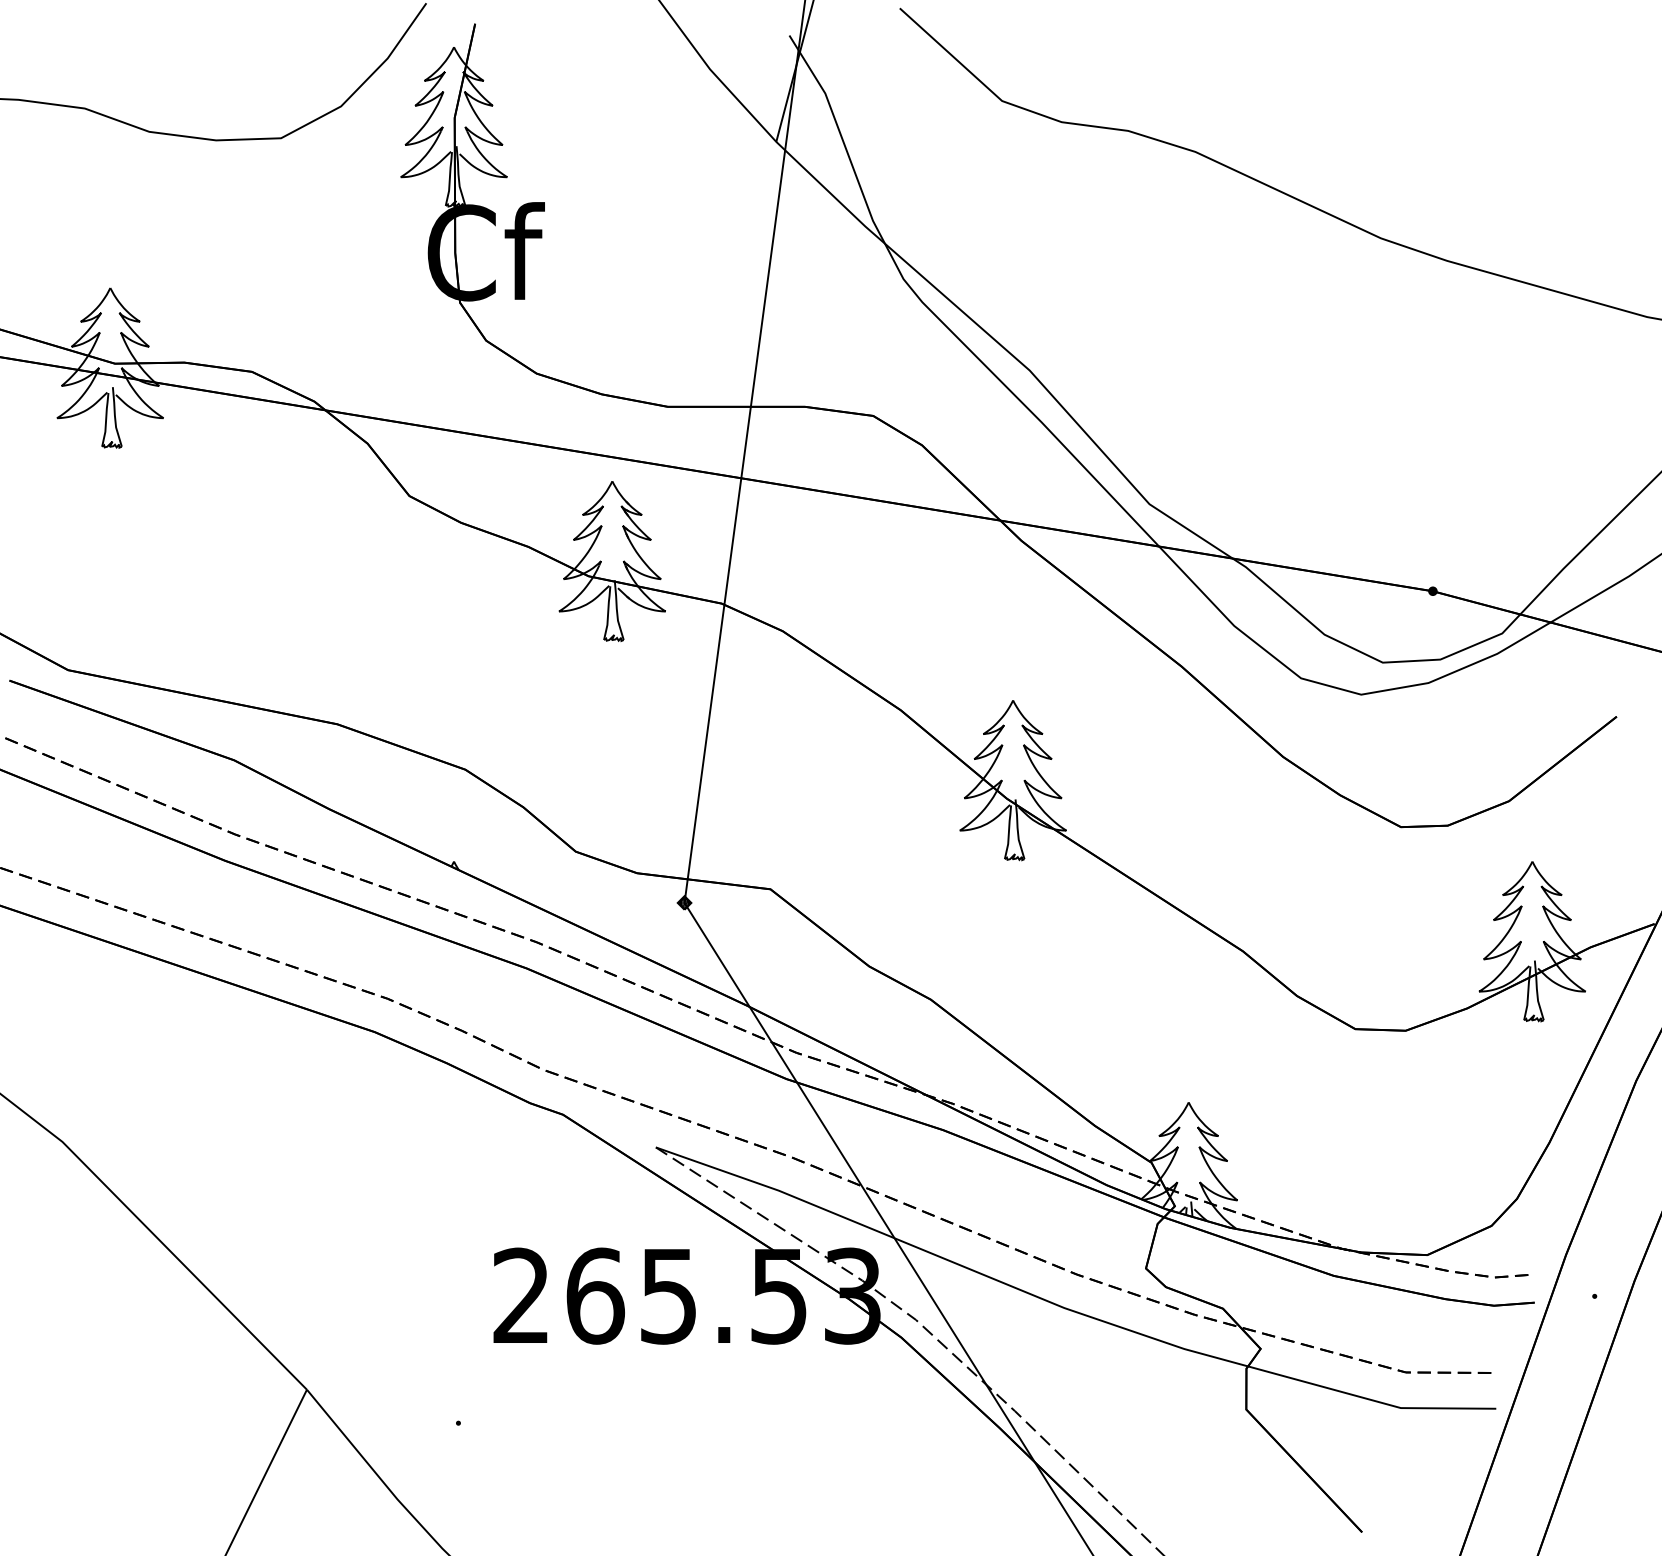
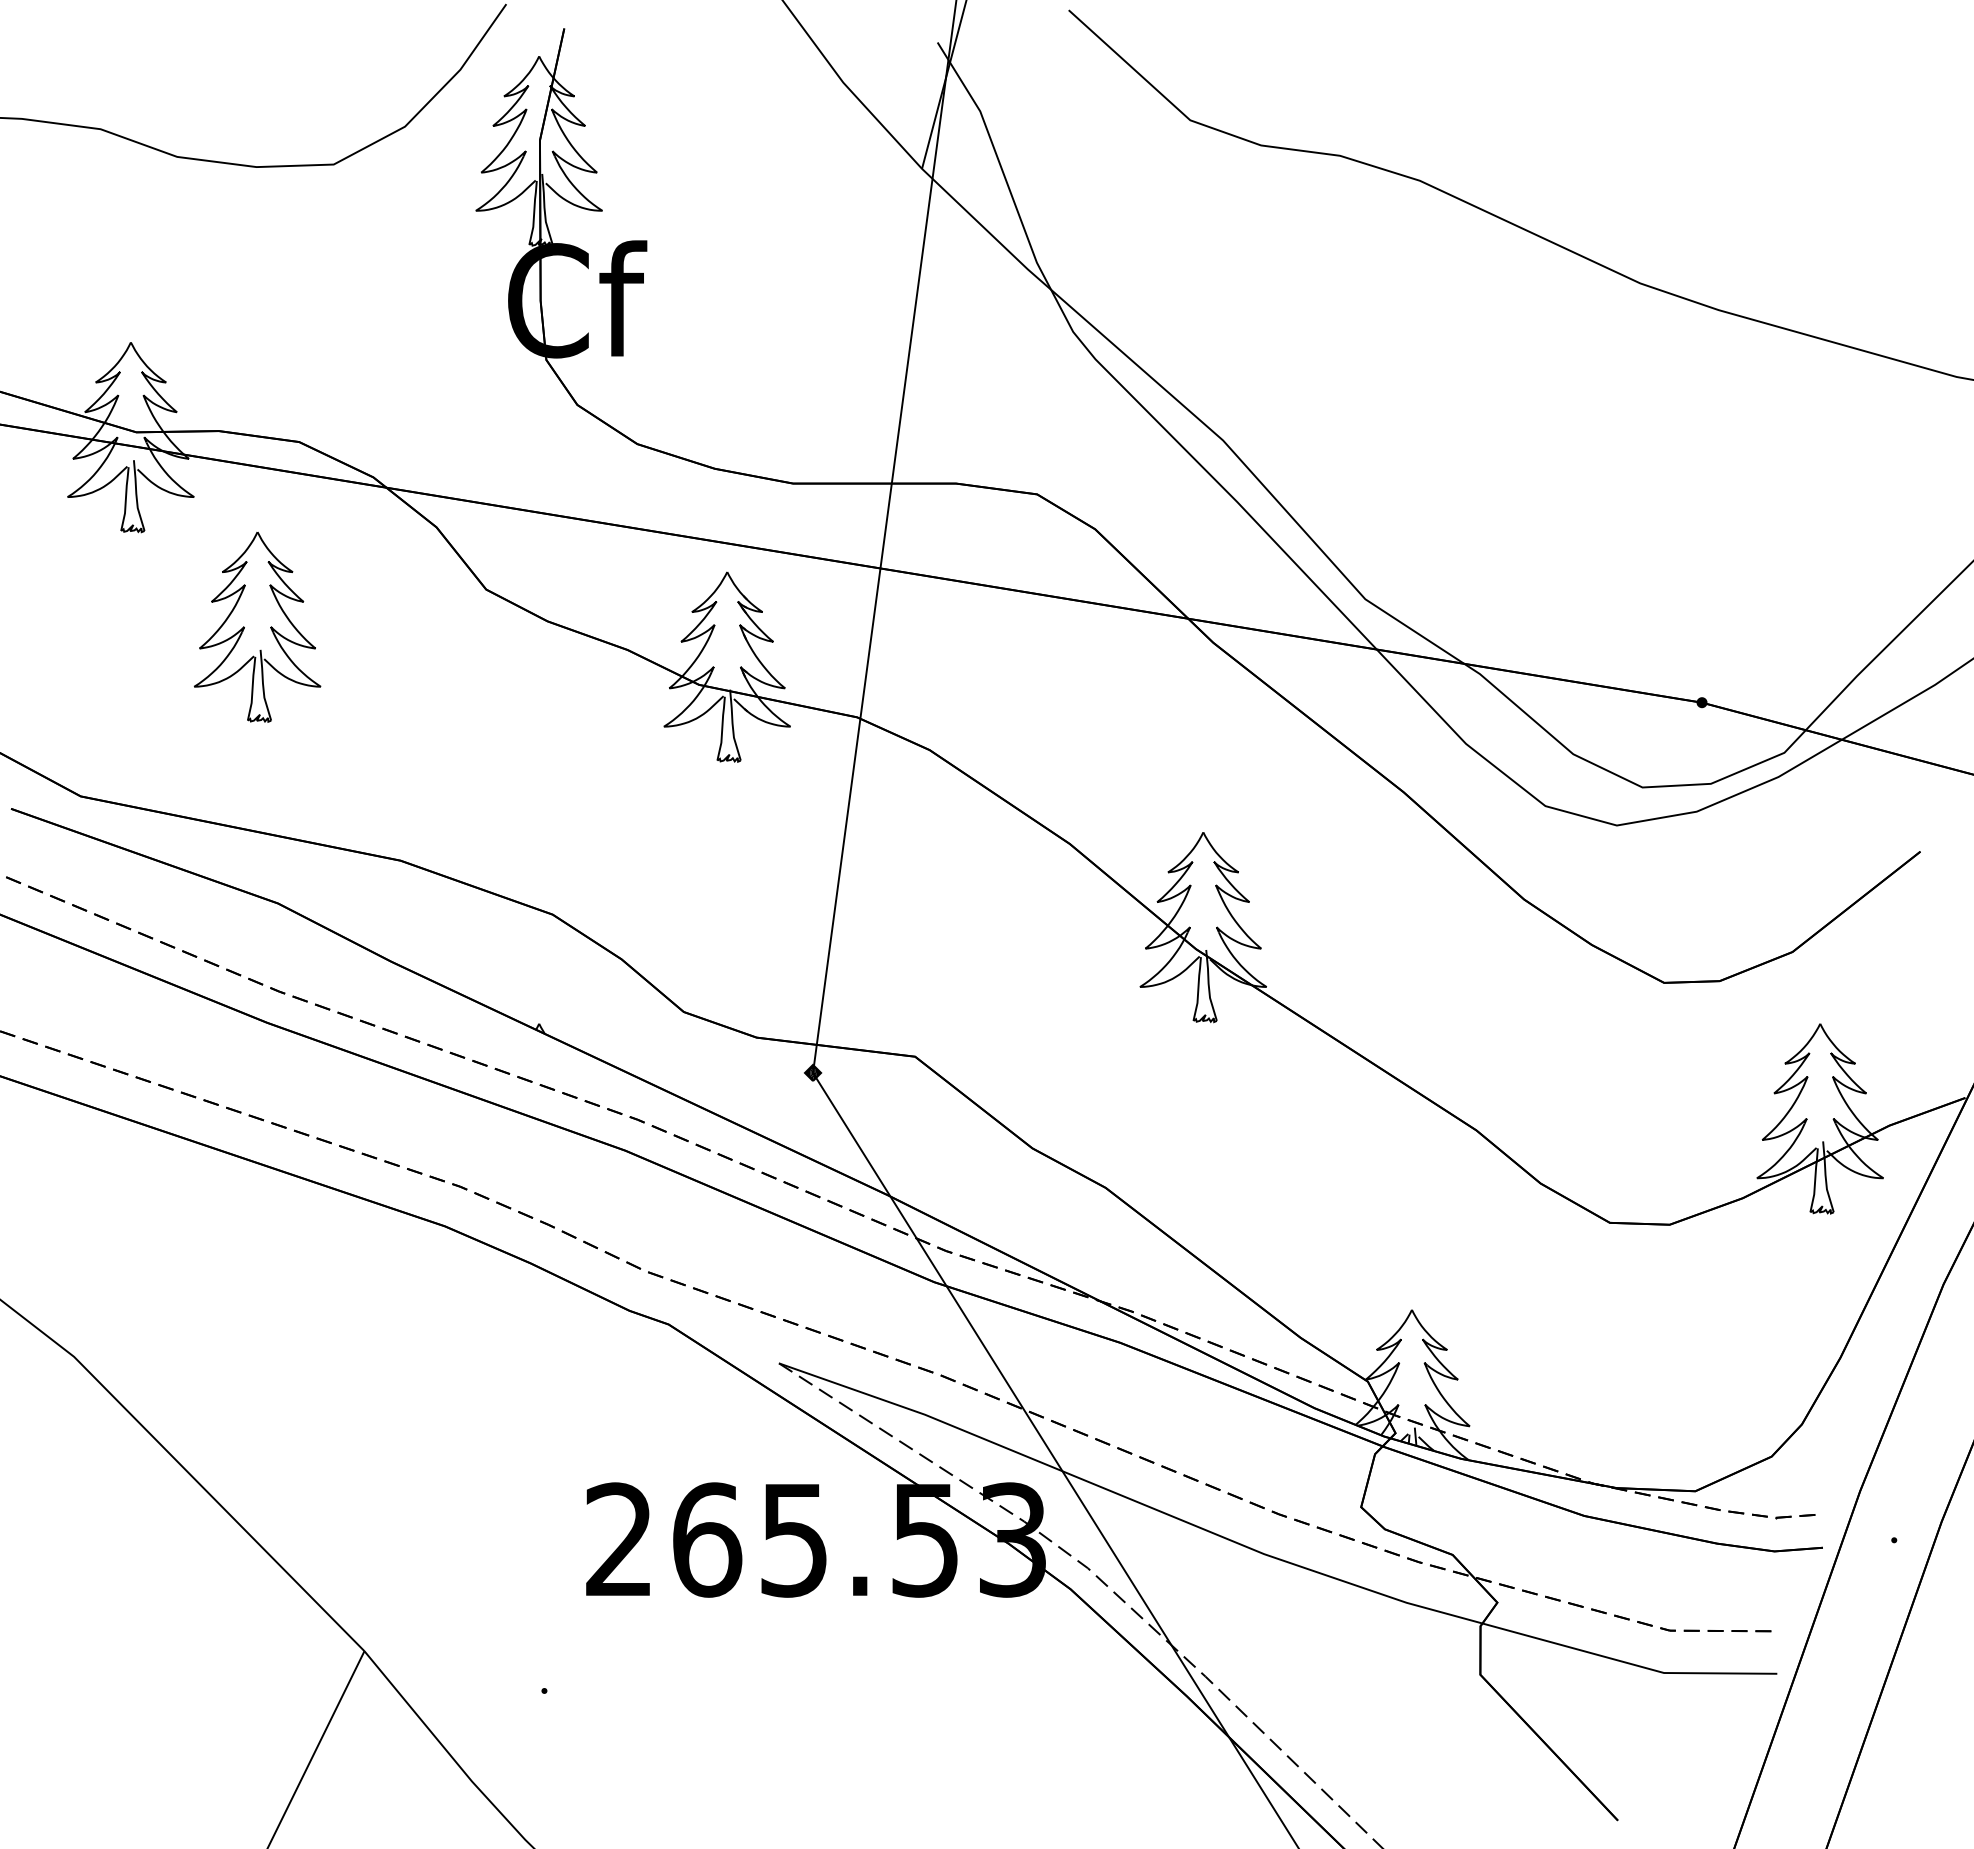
part: (216, 527) -> (257, 626), added

